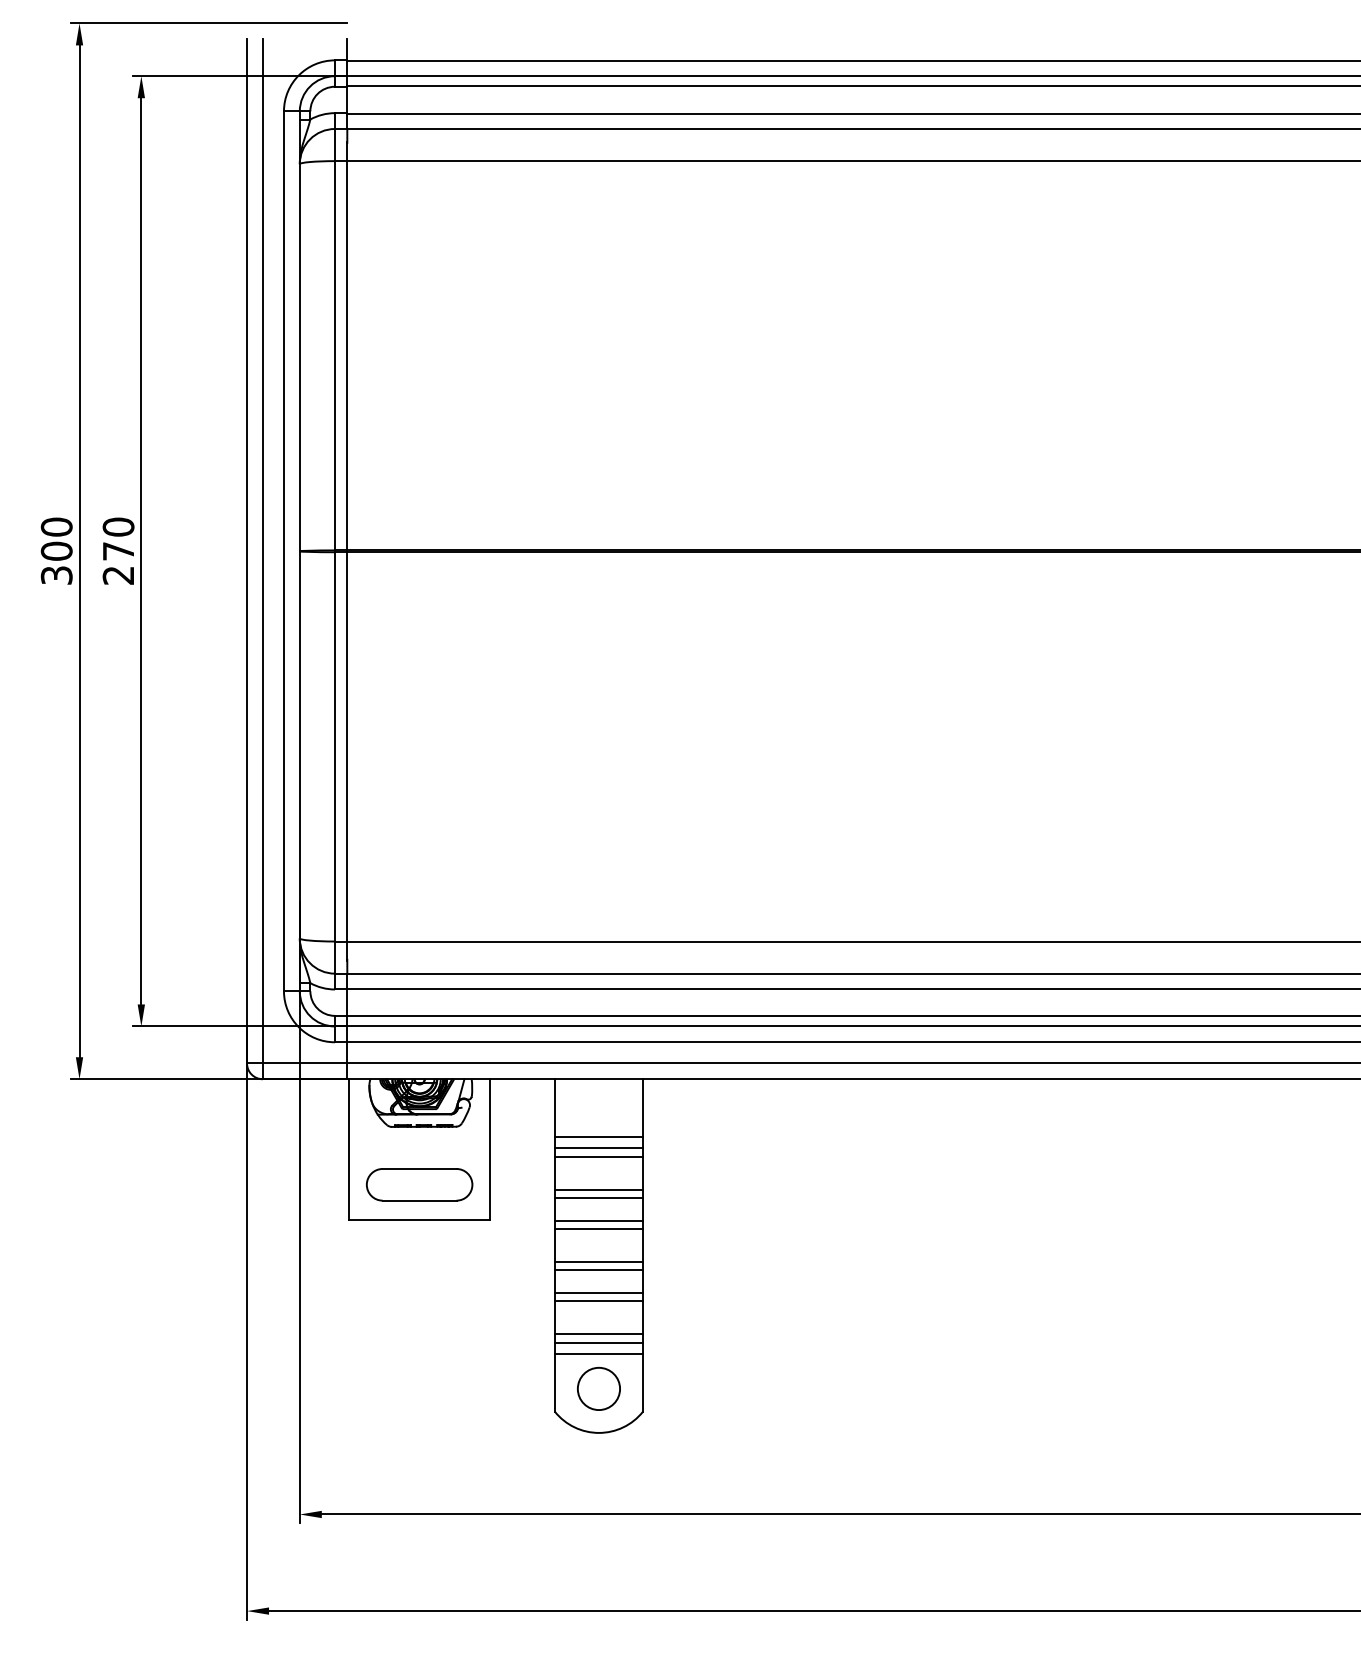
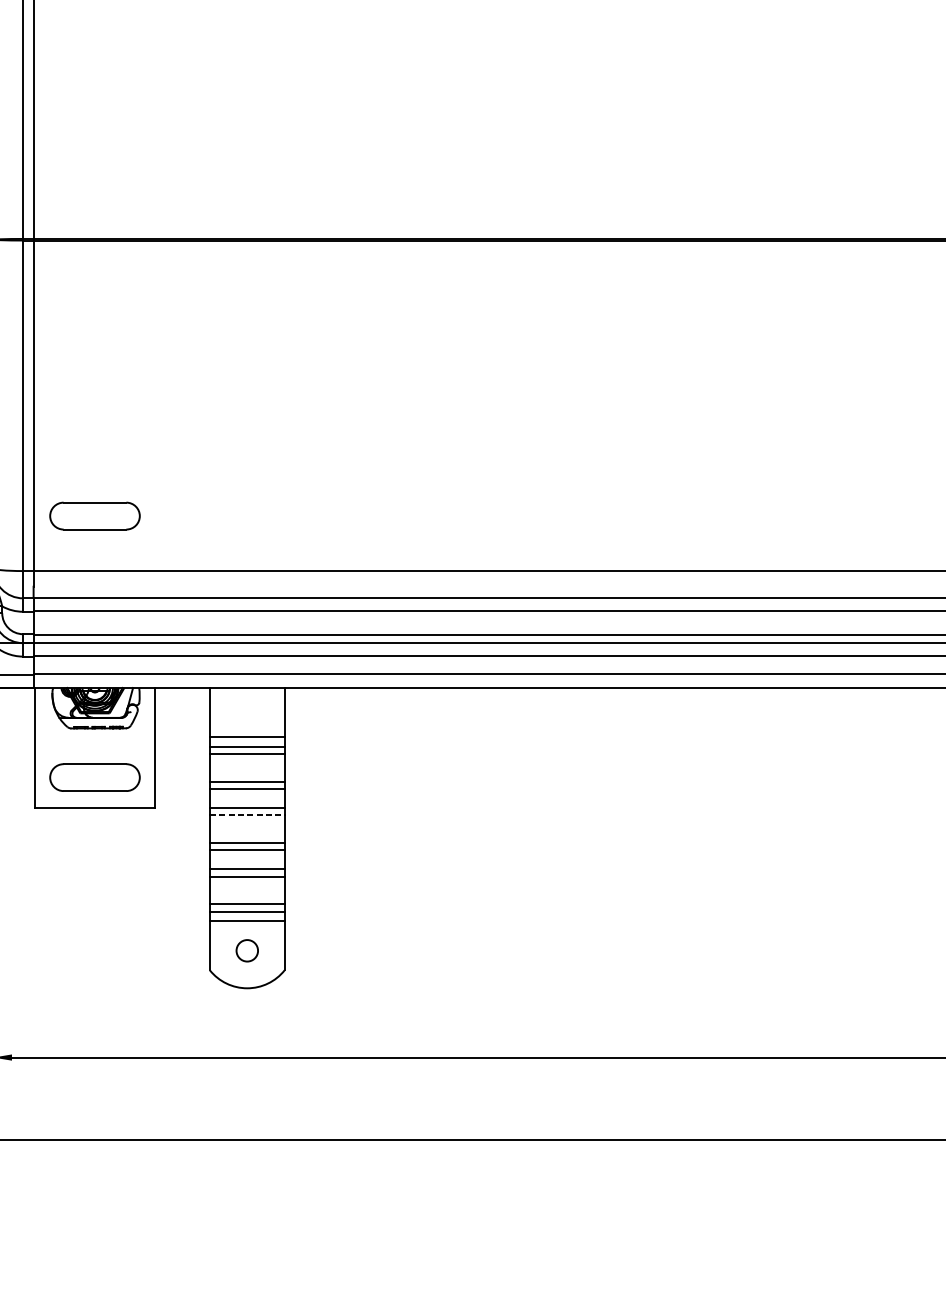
part: (419, 876) -> (94, 515), added
line: (598, 1229) -> (246, 815), solid -> dashed
circle: (598, 1388) -> (246, 950), size x0.6

